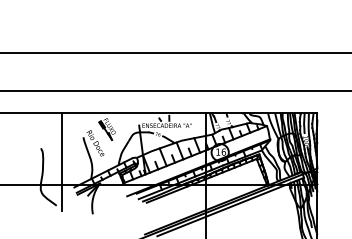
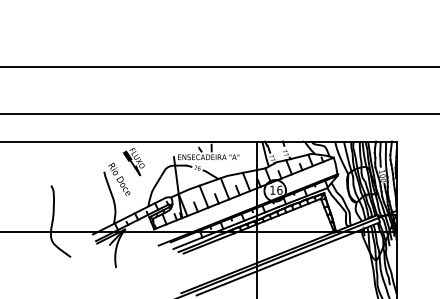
line: (62, 161) -> (77, 202), removed

